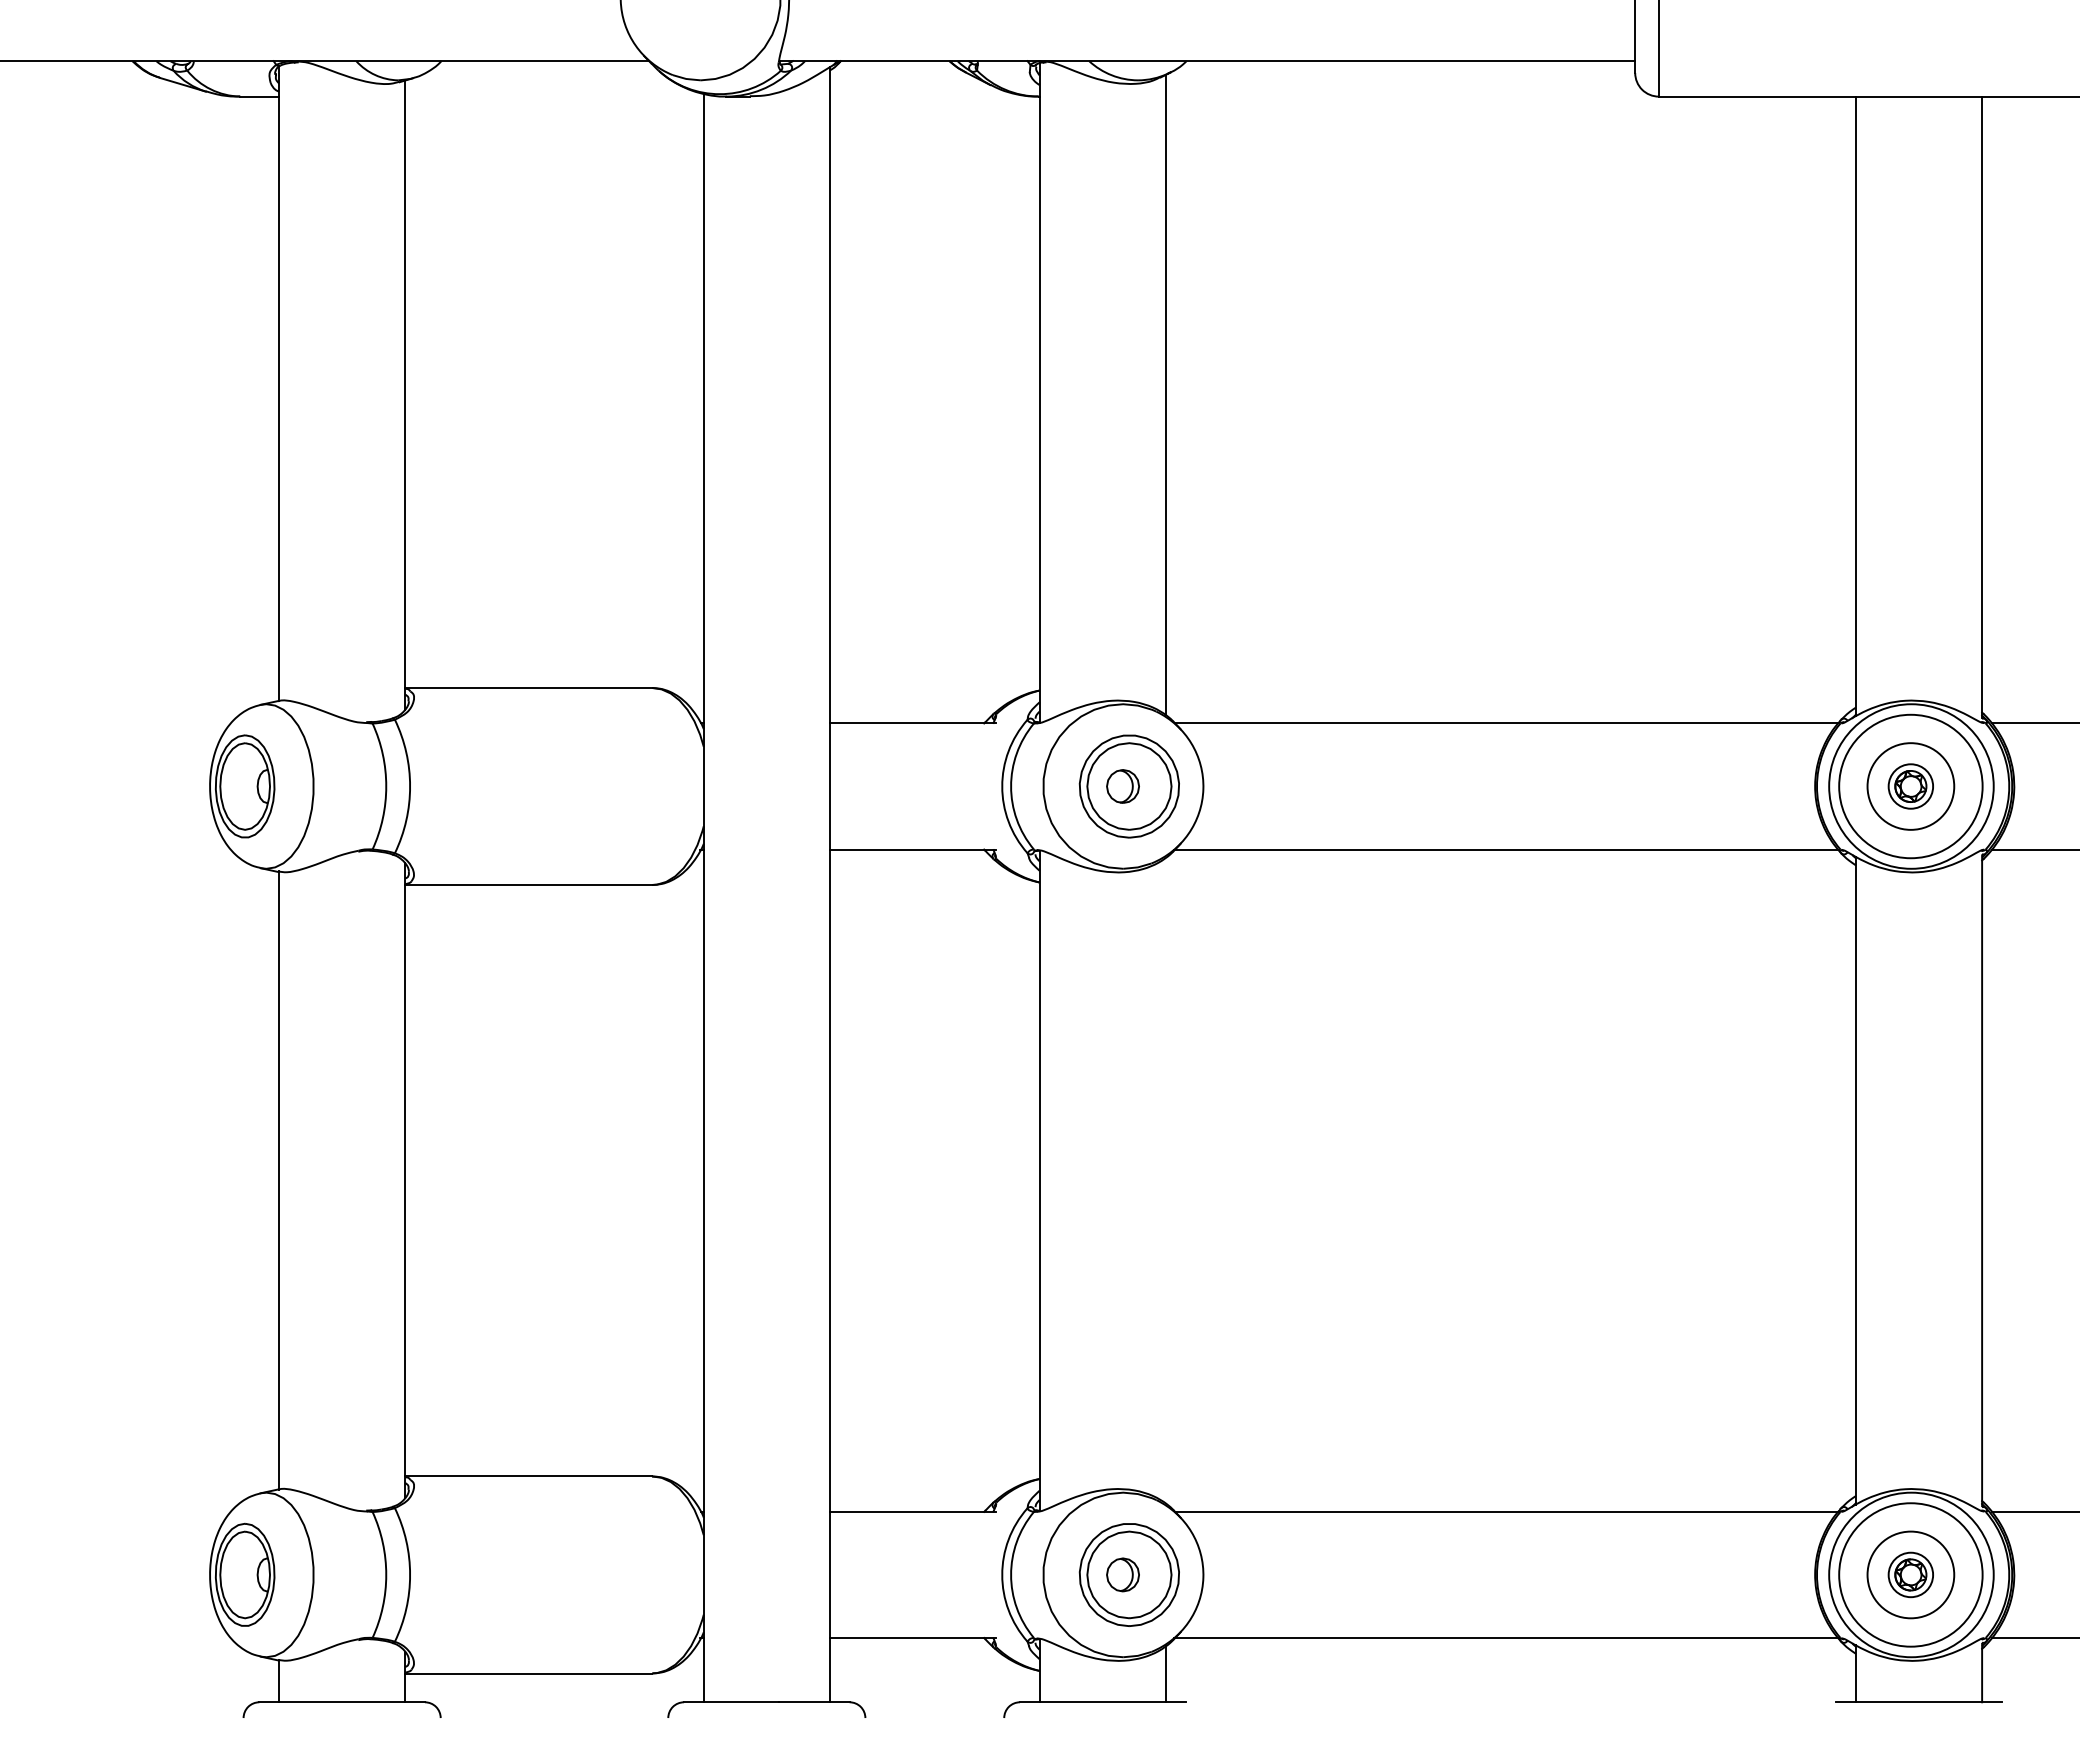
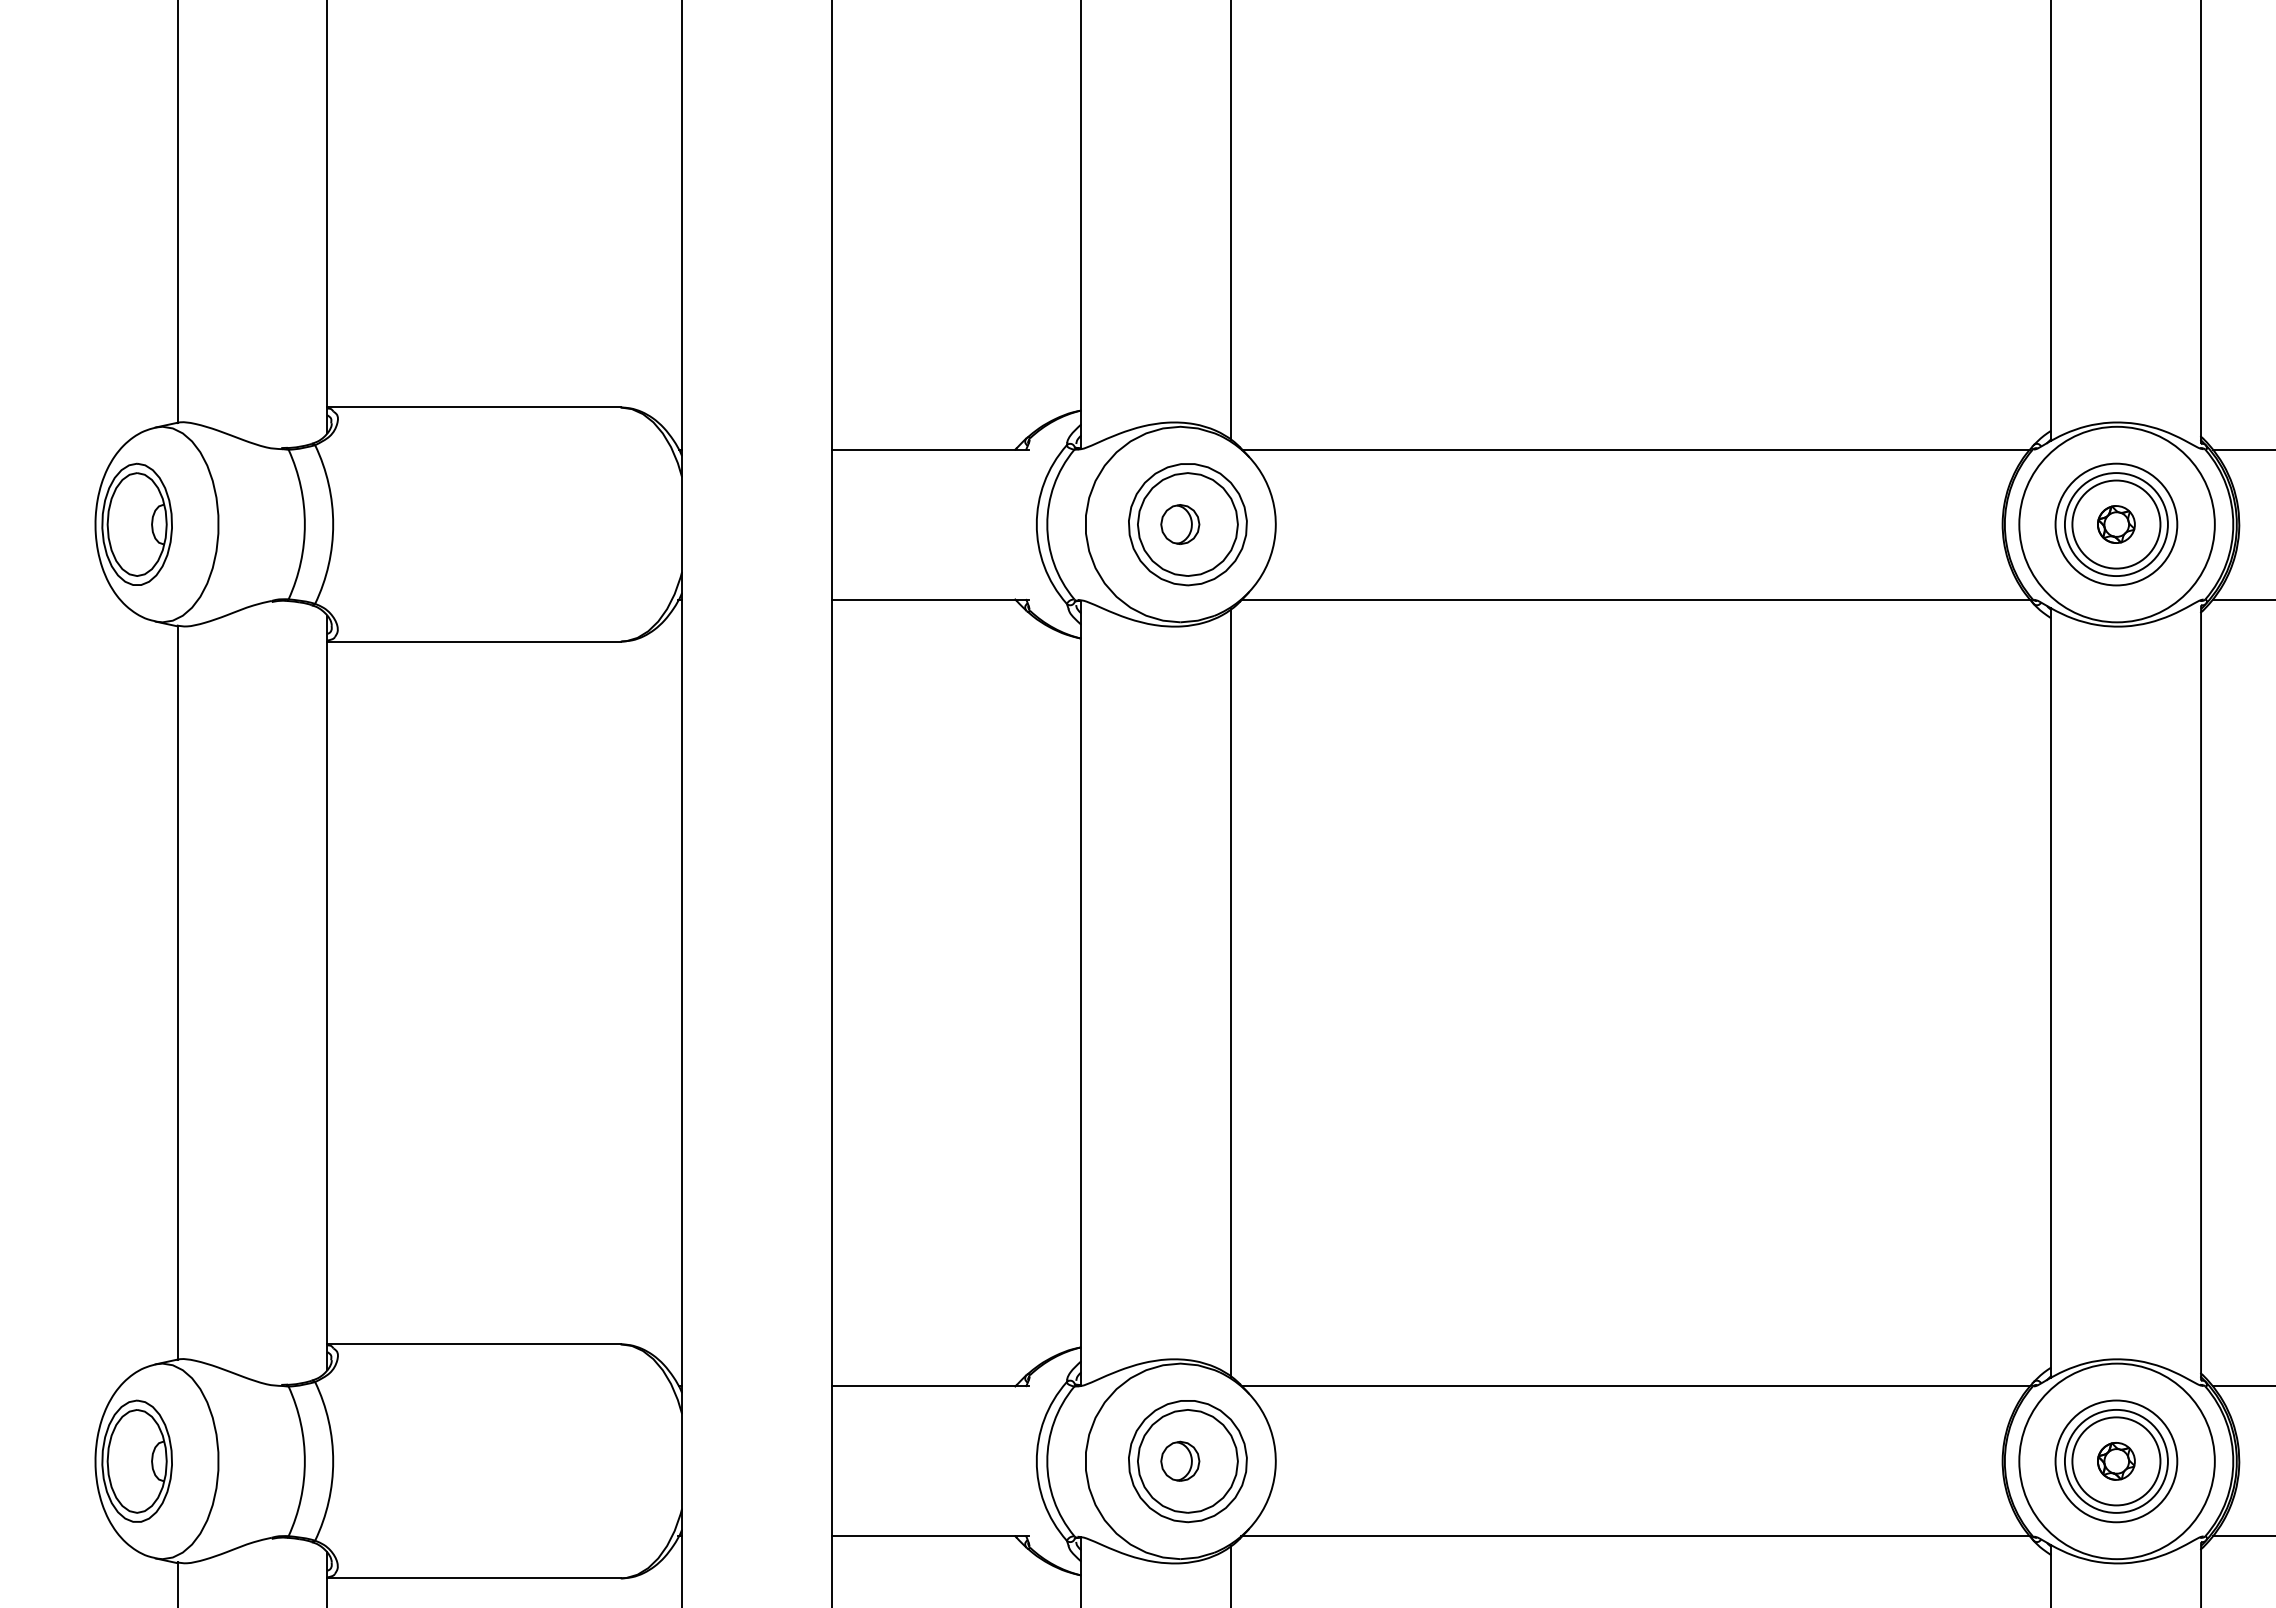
circle: (1910, 786) -> (2115, 524), size x0.71
circle: (1910, 786) -> (2115, 524), size x1.67
line: (1165, 1180) -> (1230, 992), added
circle: (1910, 1574) -> (2115, 1460), size x0.71
circle: (1910, 1574) -> (2115, 1460), size x1.67

